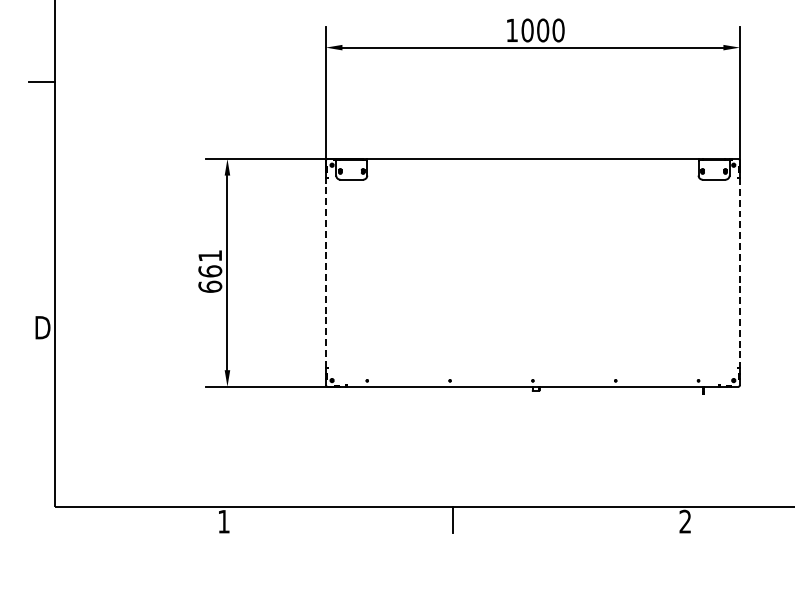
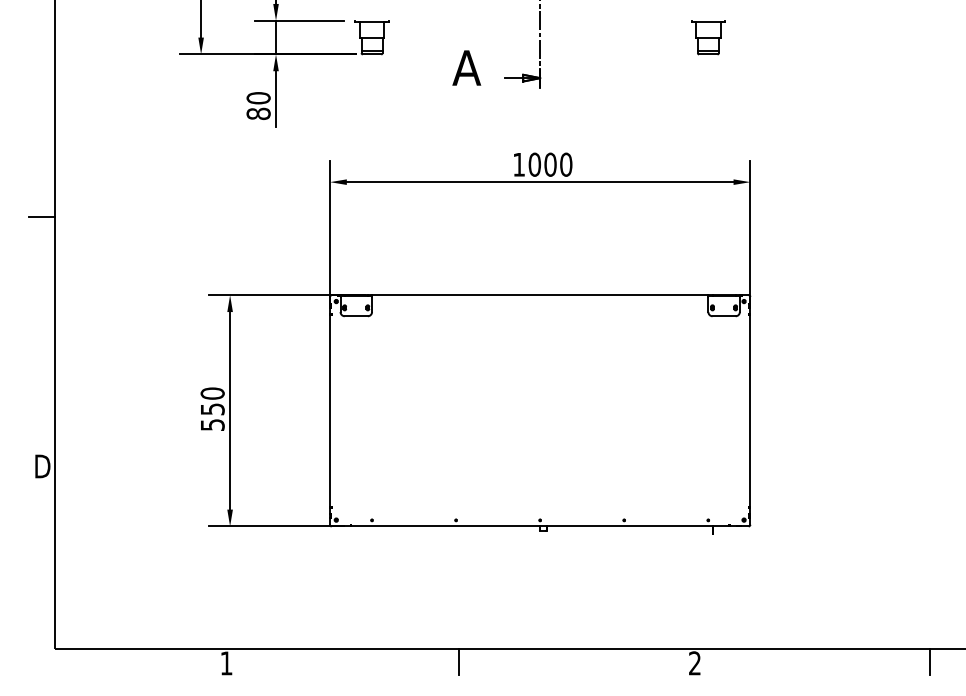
text: (210, 271) -> (212, 409), 661 -> 550
line: (326, 272) -> (330, 410), dashed -> solid
line: (740, 273) -> (750, 411), dashed -> solid

